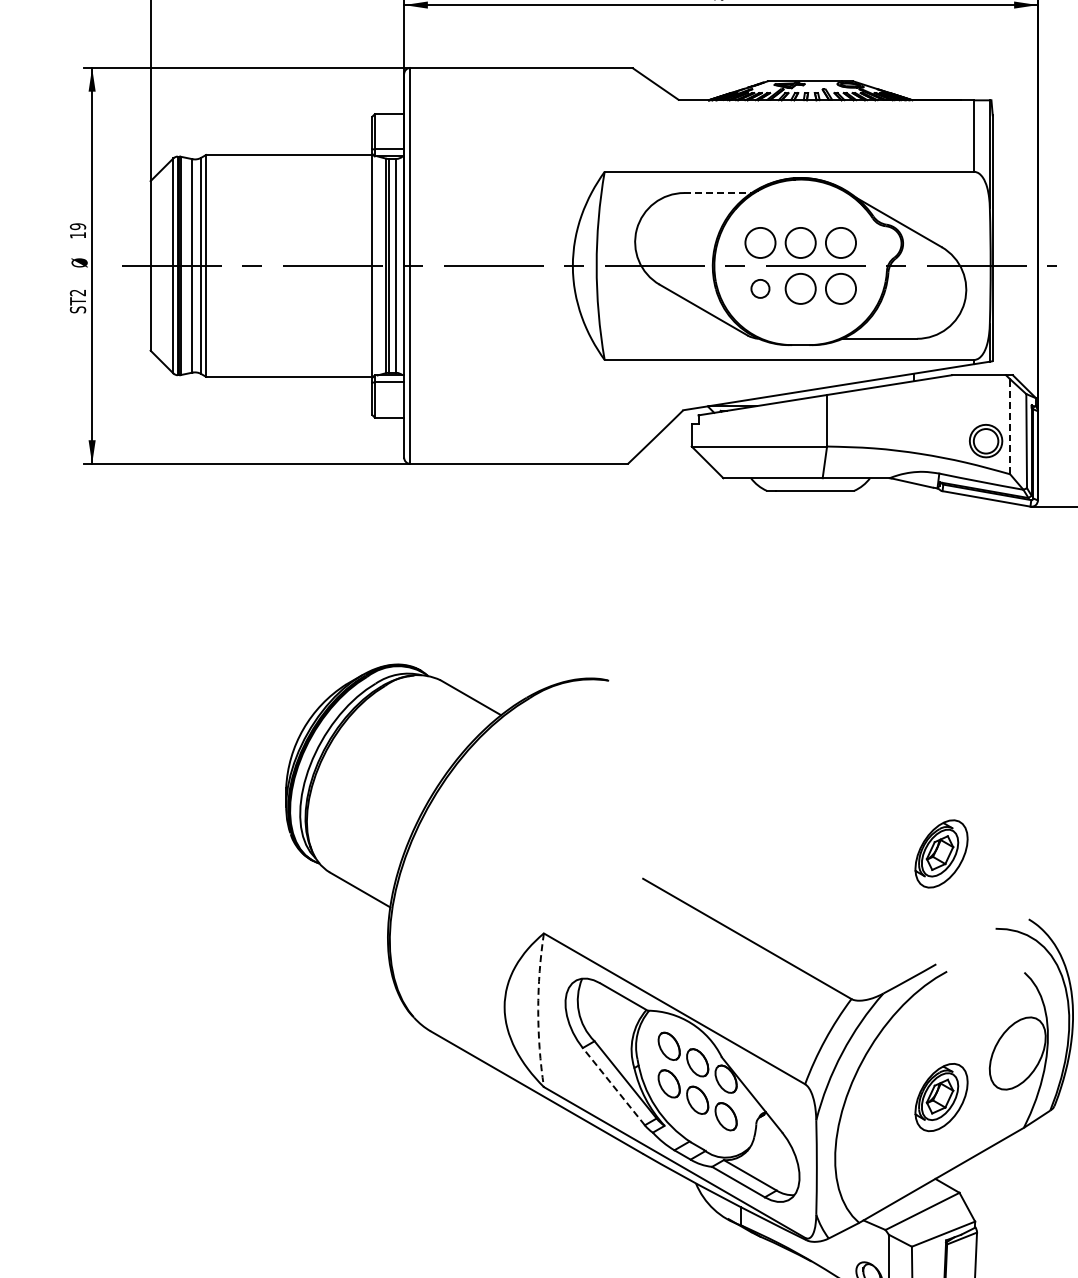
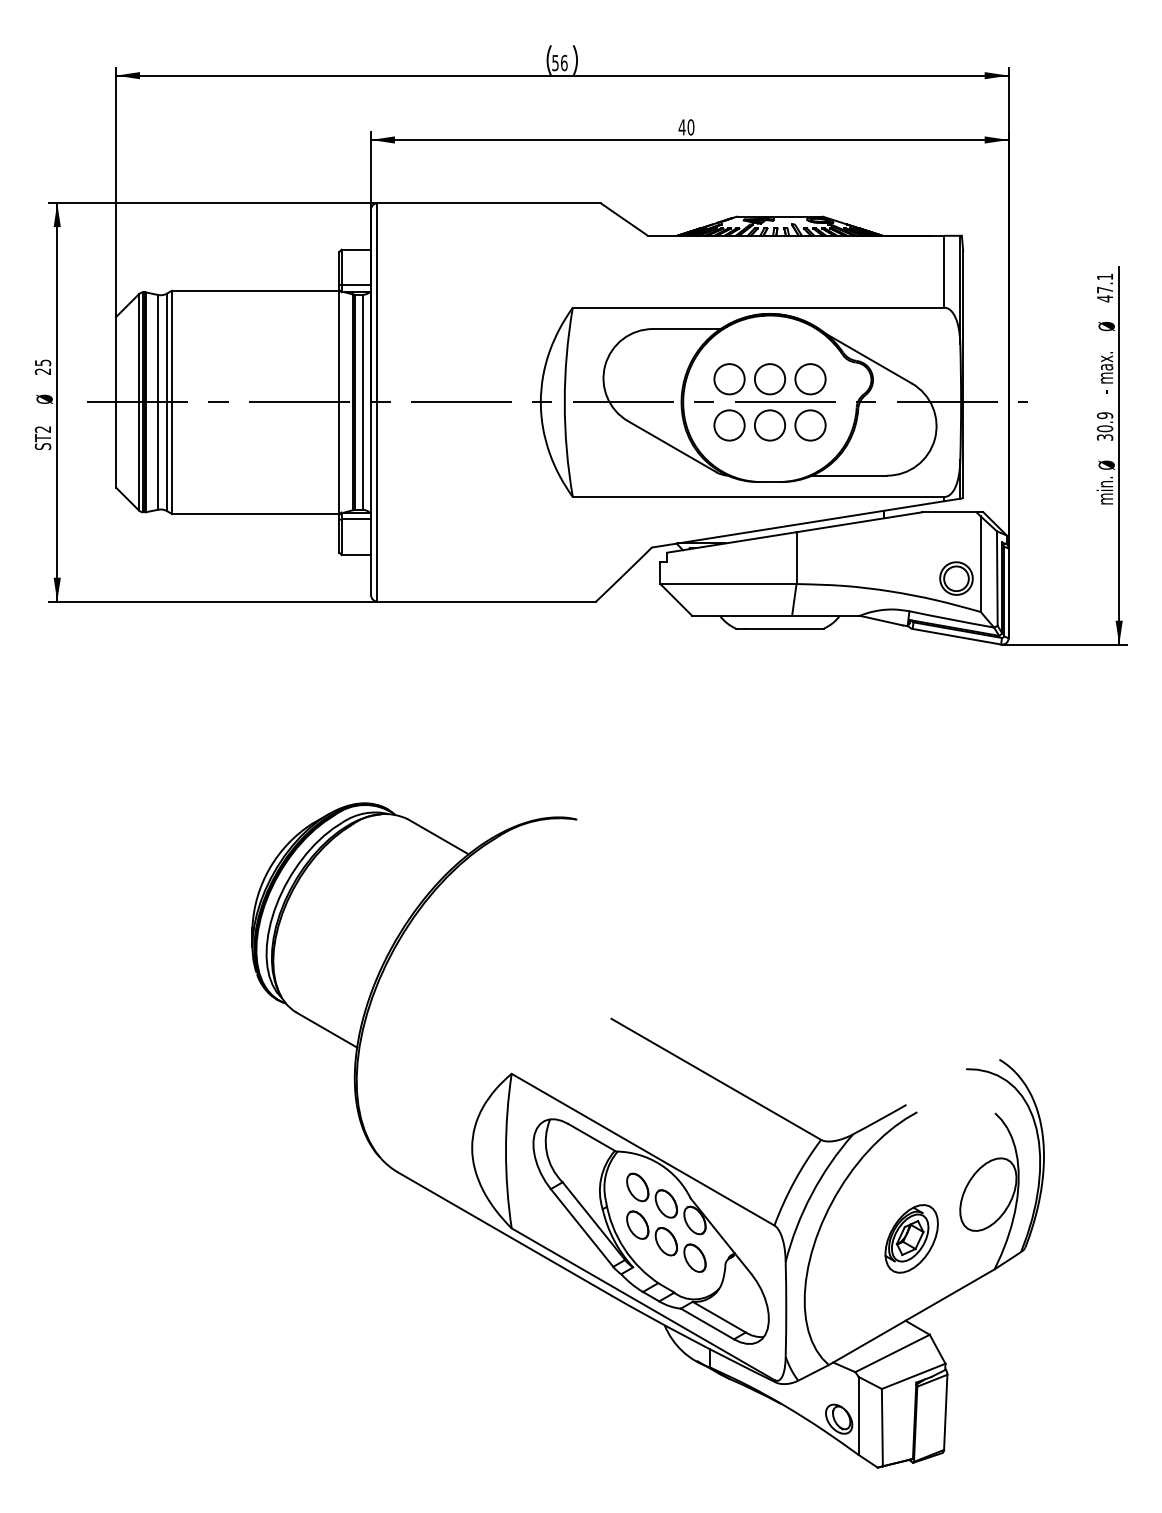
line: (717, 193) -> (686, 329), dashed -> solid
text: (77, 230) -> (42, 366), 19 -> 25
circle: (760, 288) -> (729, 425), size x1.67
line: (1009, 427) -> (980, 564), dashed -> solid
part: (941, 853) -> (911, 993), removed
arc: (537, 1010) -> (505, 1151), dashed -> solid
line: (614, 1086) -> (582, 1227), dashed -> solid

